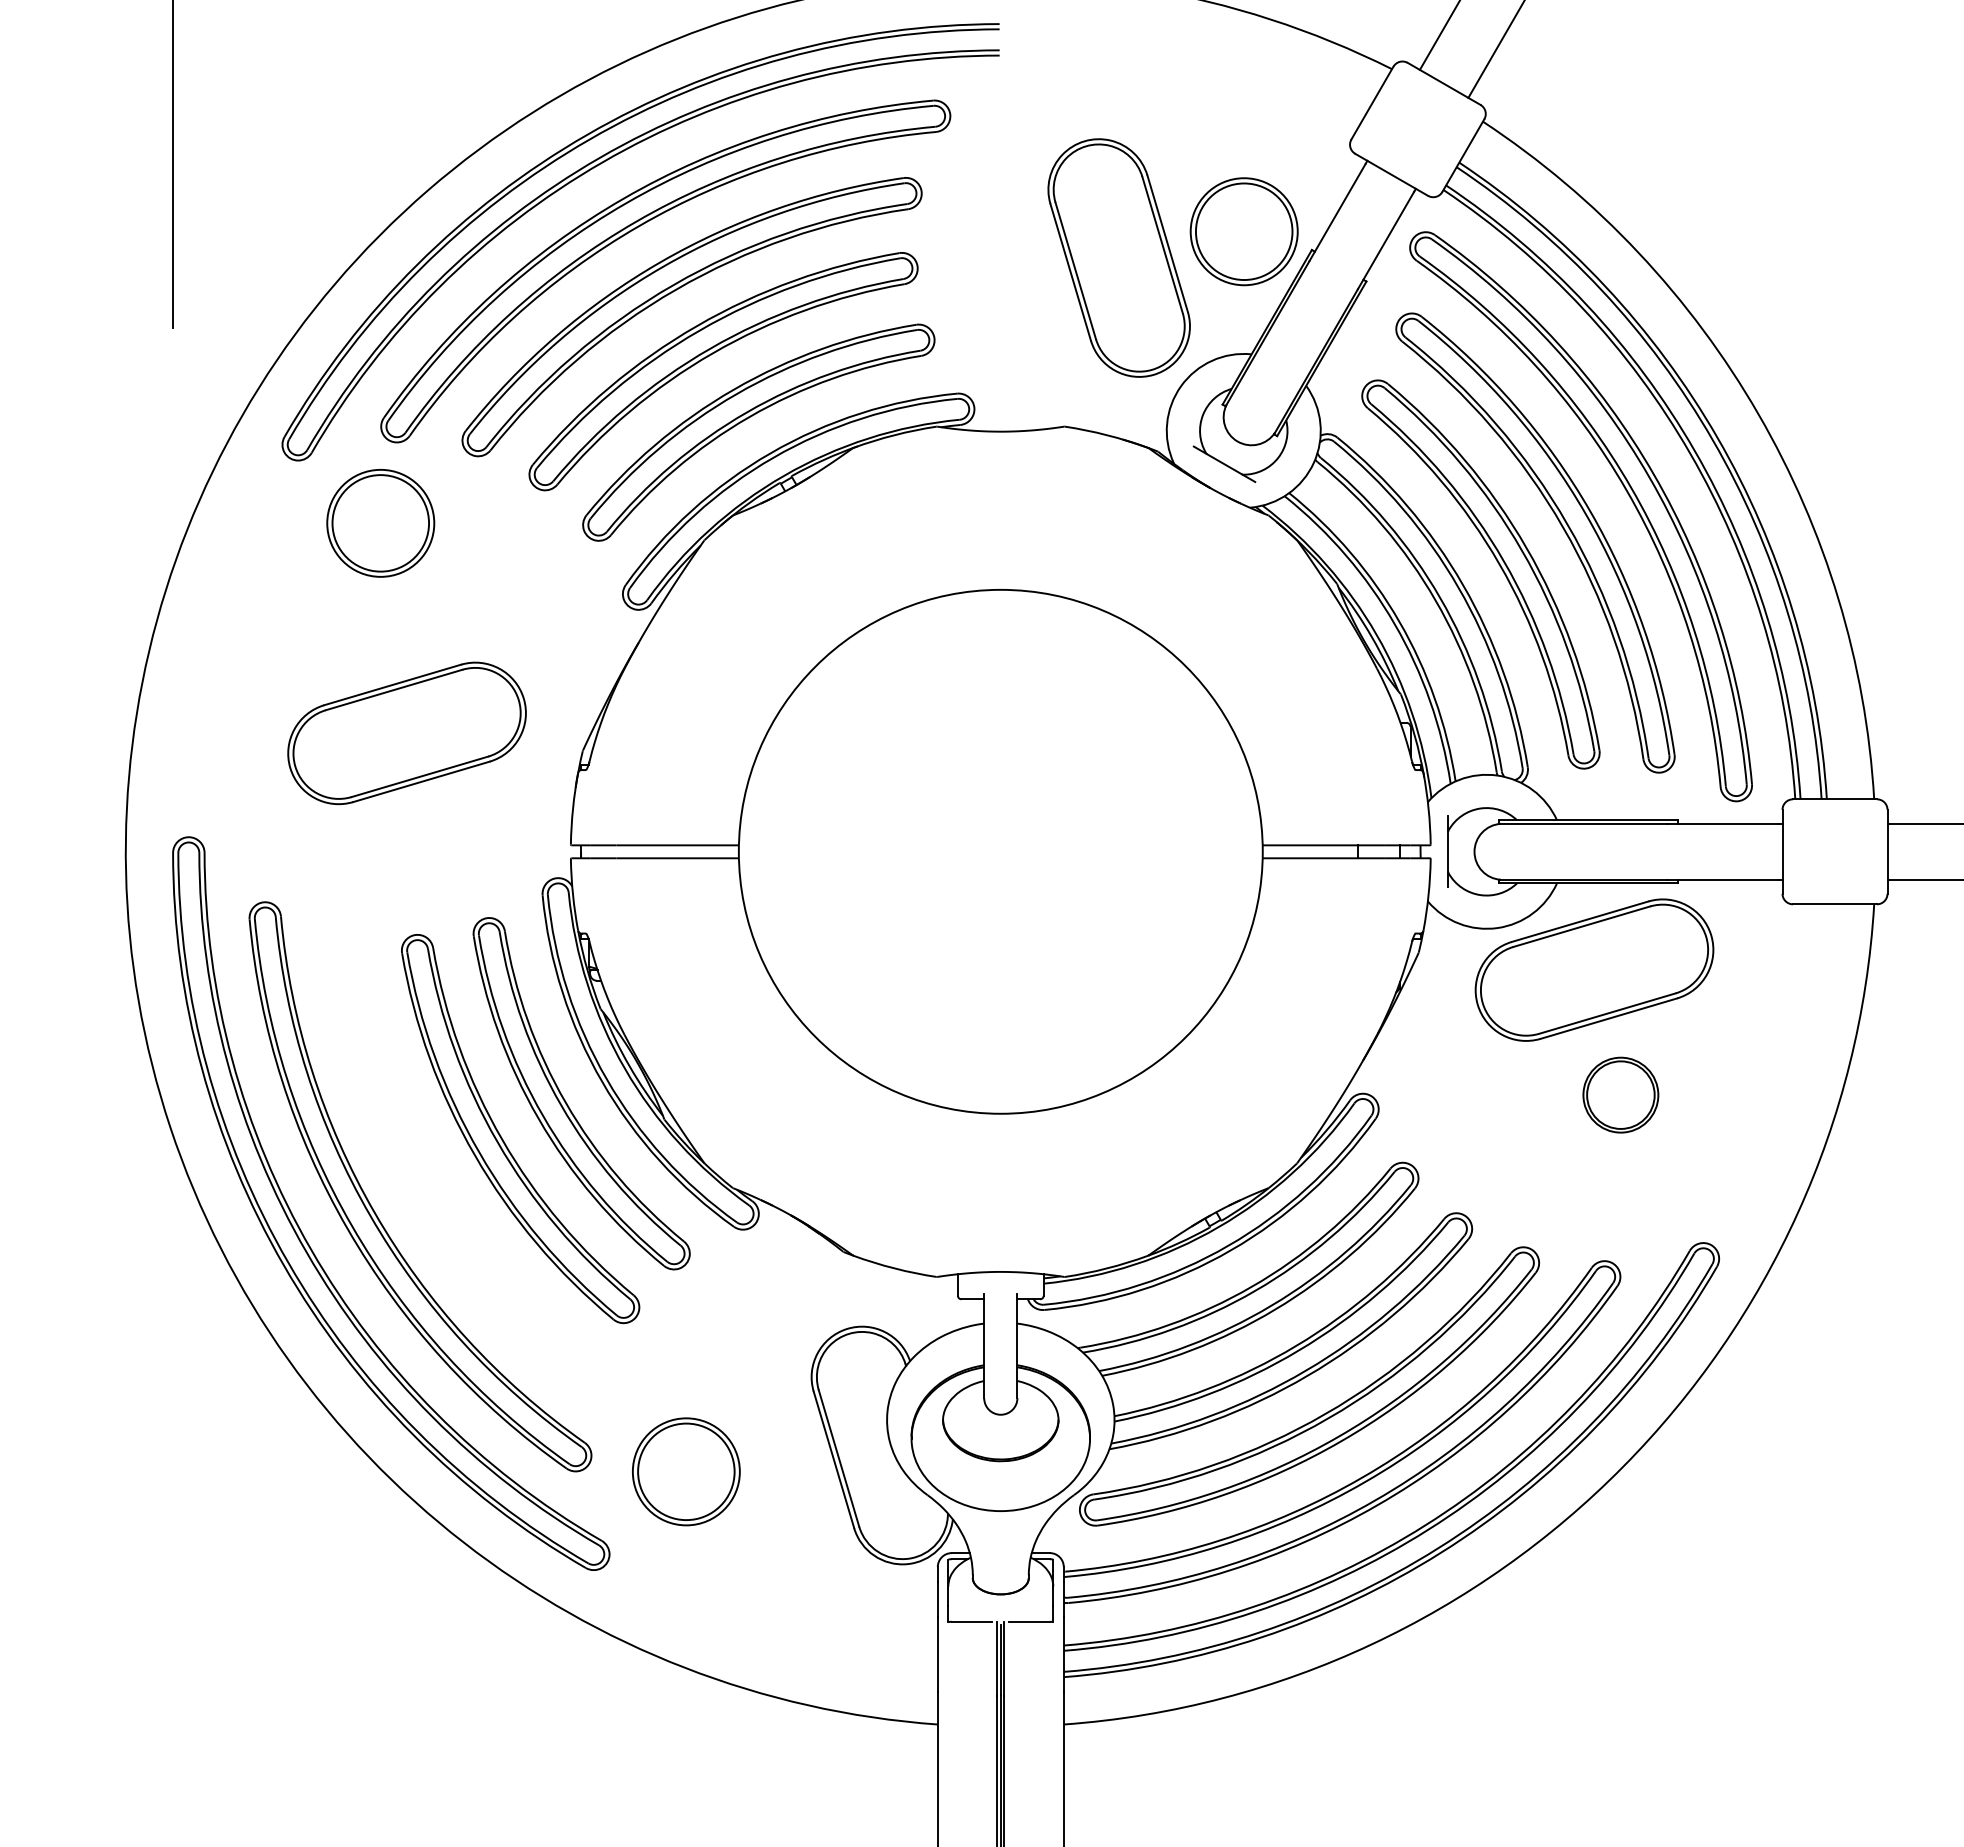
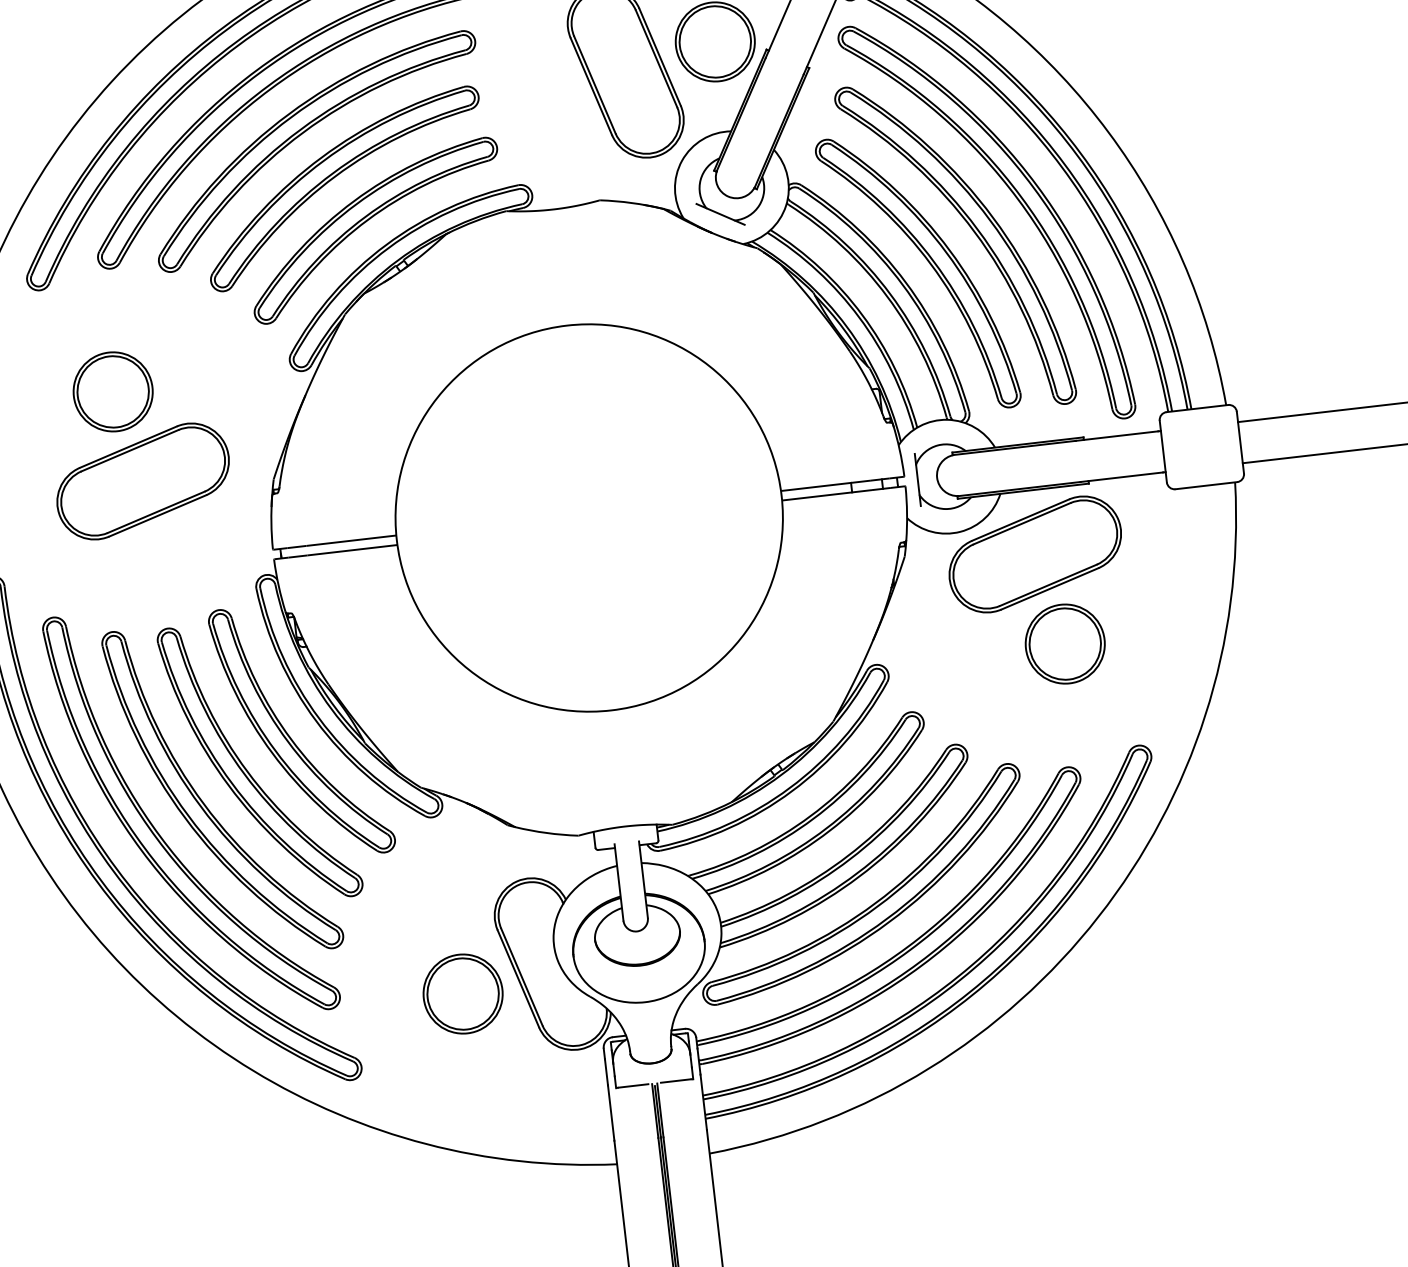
part: (380, 523) -> (113, 392), moved
part: (1620, 1094) -> (1064, 643), size x1.43
part: (438, 1173) -> (203, 802), added
part: (686, 1471) -> (463, 993), moved

